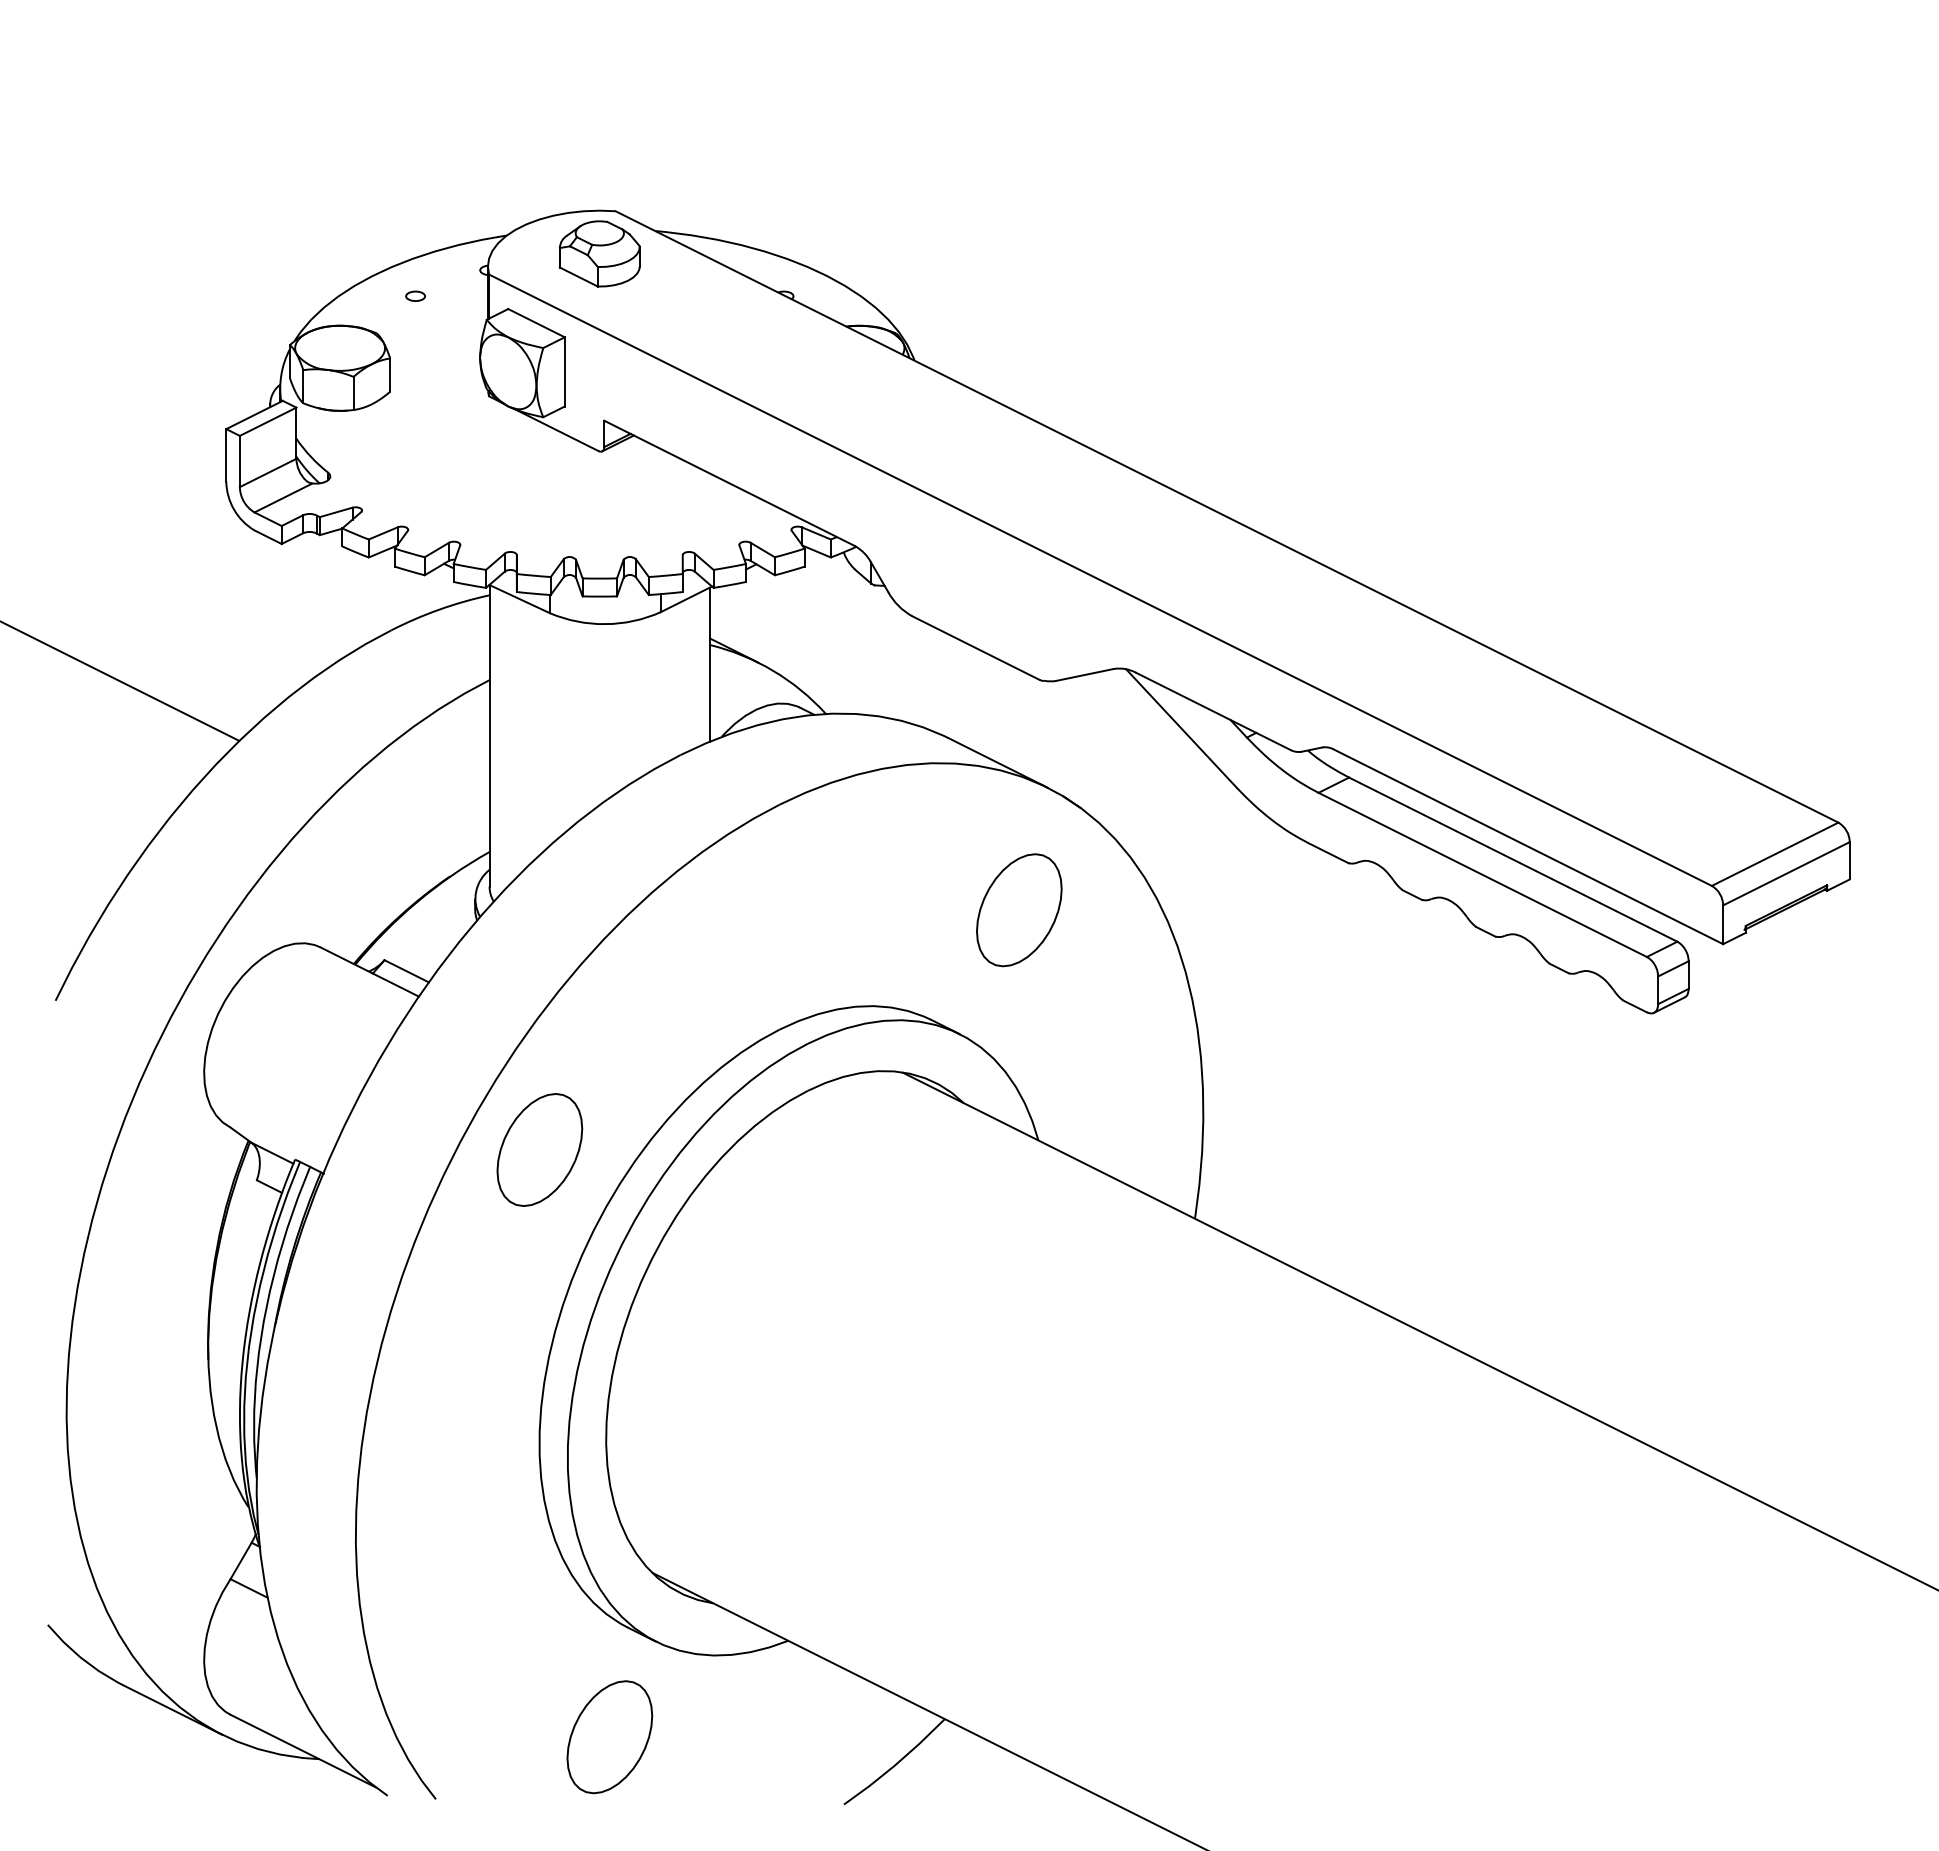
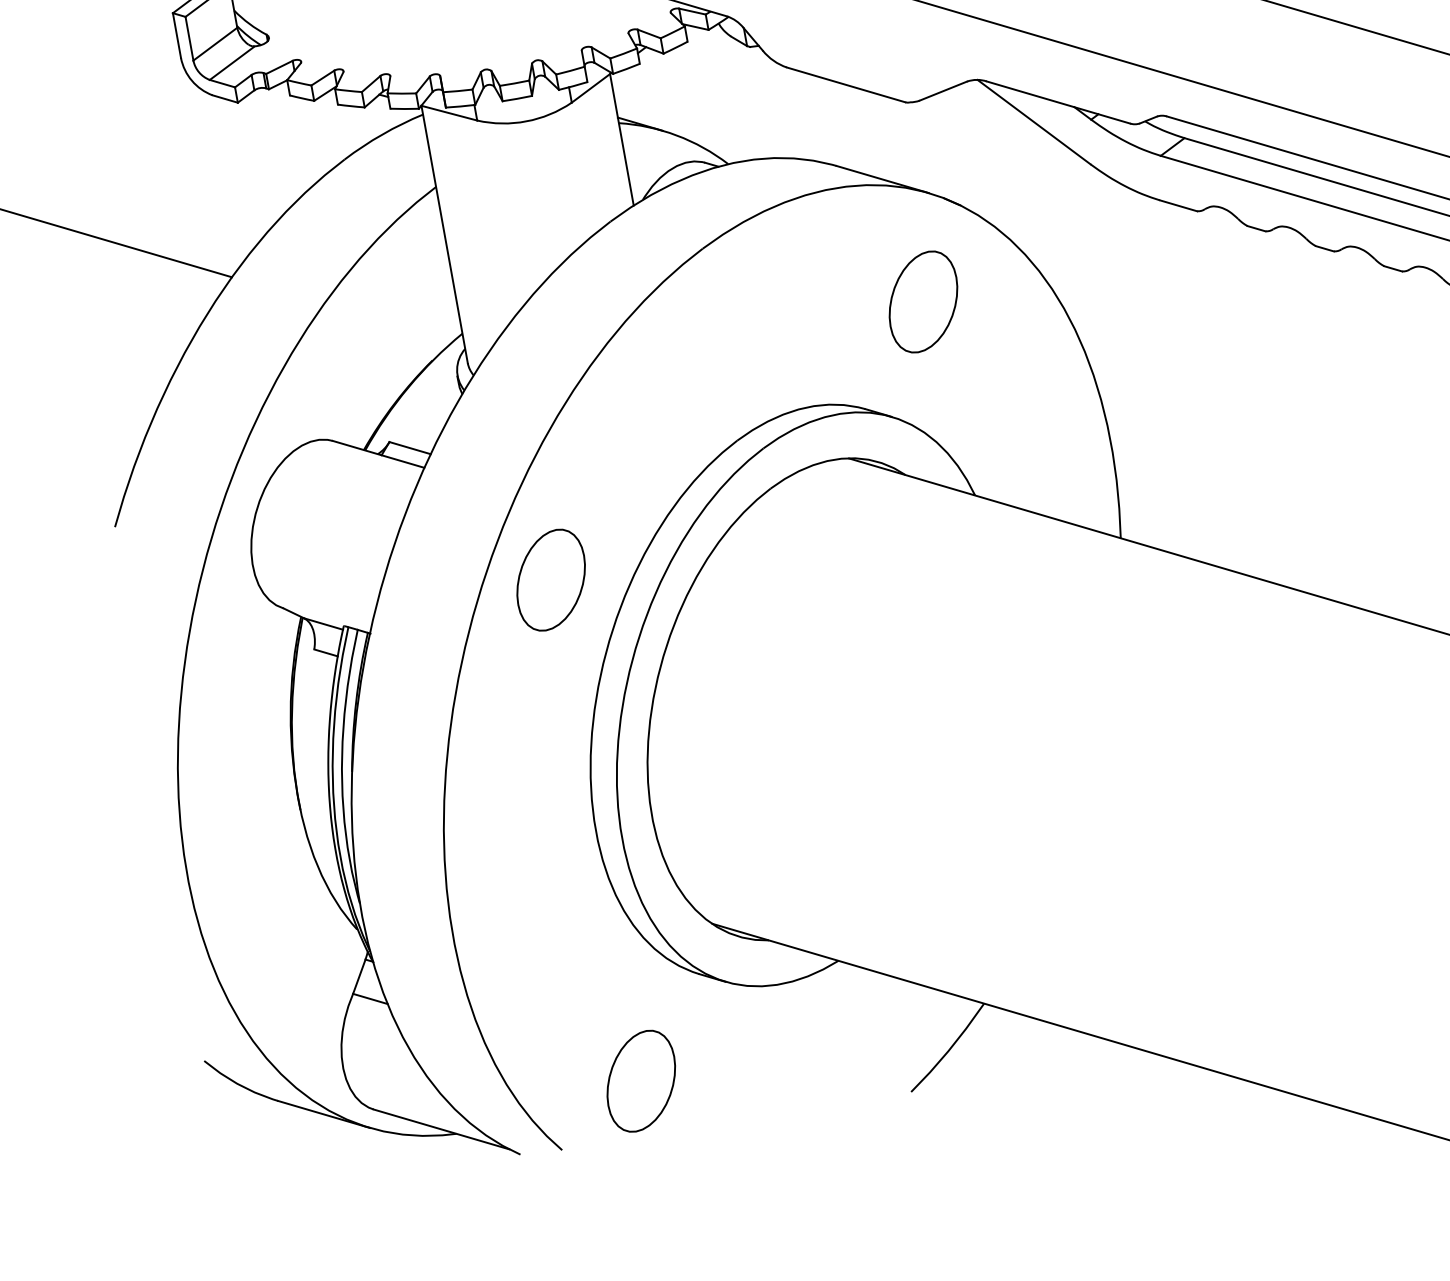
part: (609, 1737) -> (641, 1081), moved

